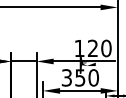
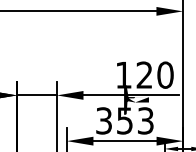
text: (93, 77) -> (145, 120), 350 -> 353

